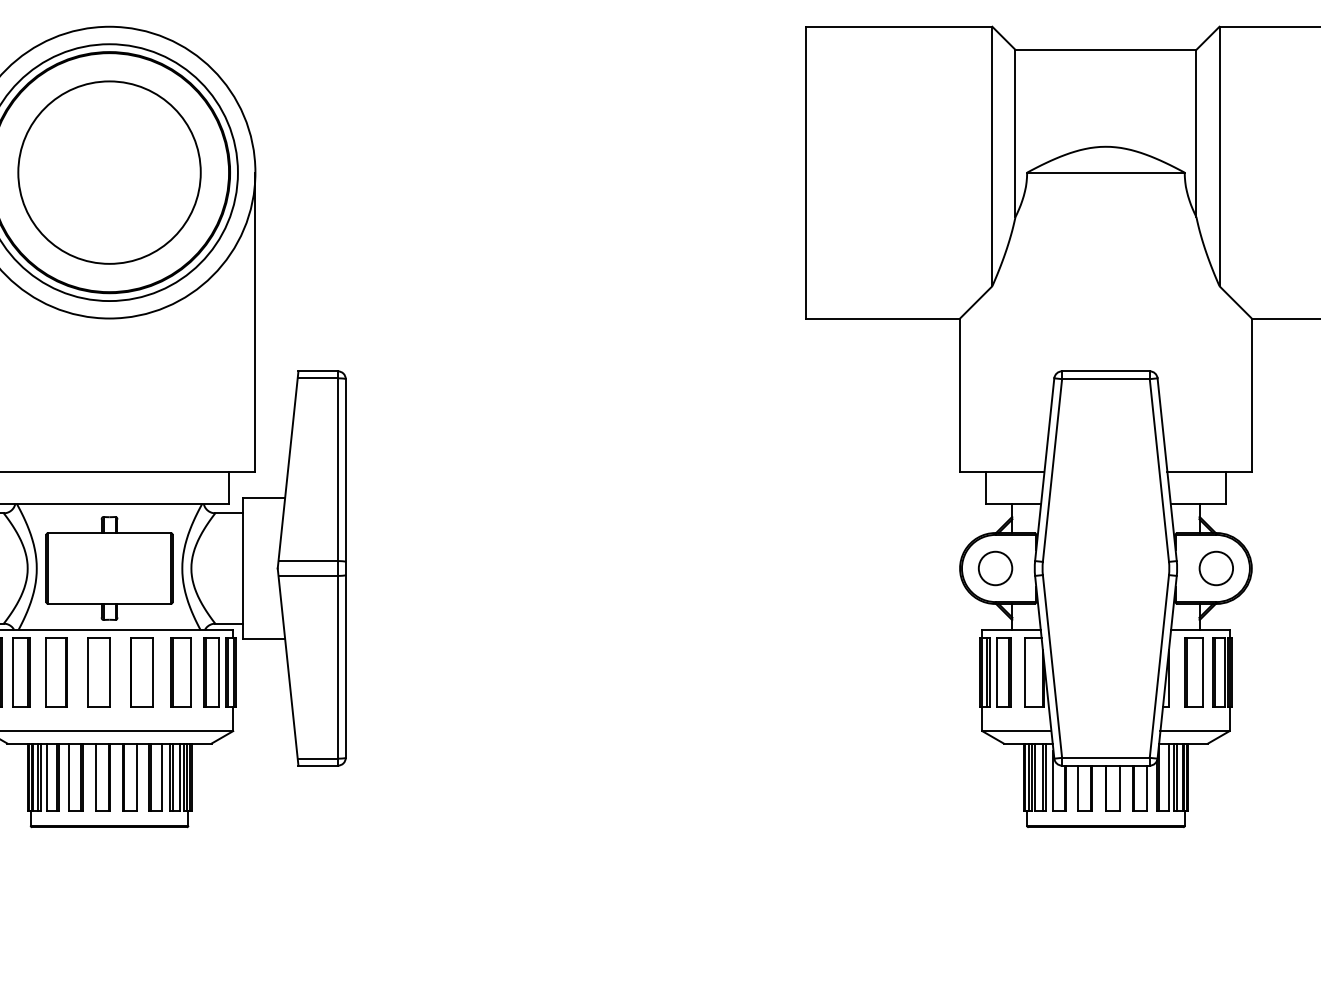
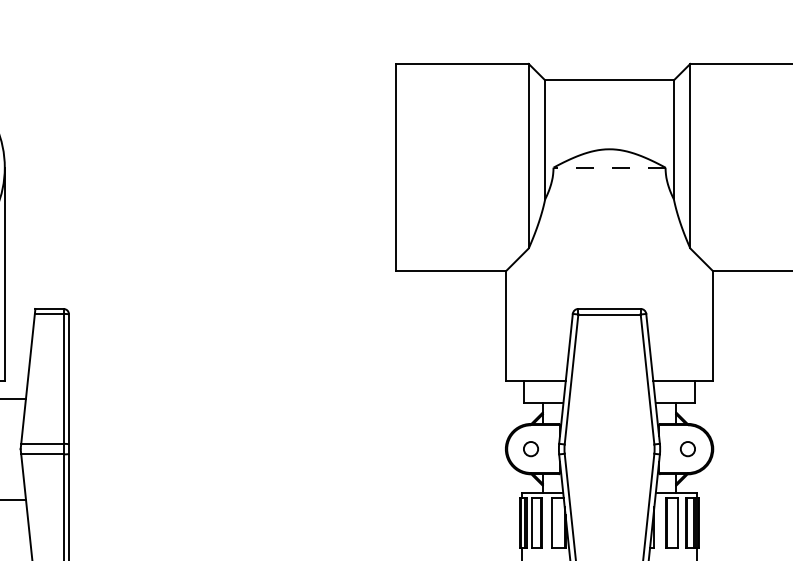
line: (1105, 172) -> (609, 167), solid -> dashed
circle: (995, 568) -> (531, 449), size x0.6
circle: (1215, 568) -> (687, 449), size x0.6

